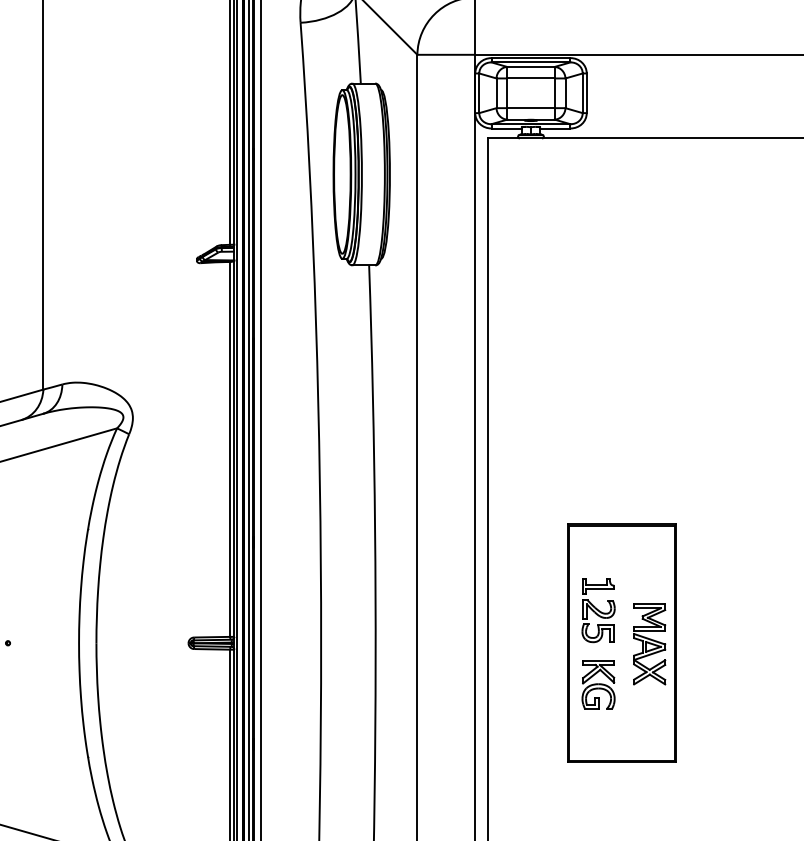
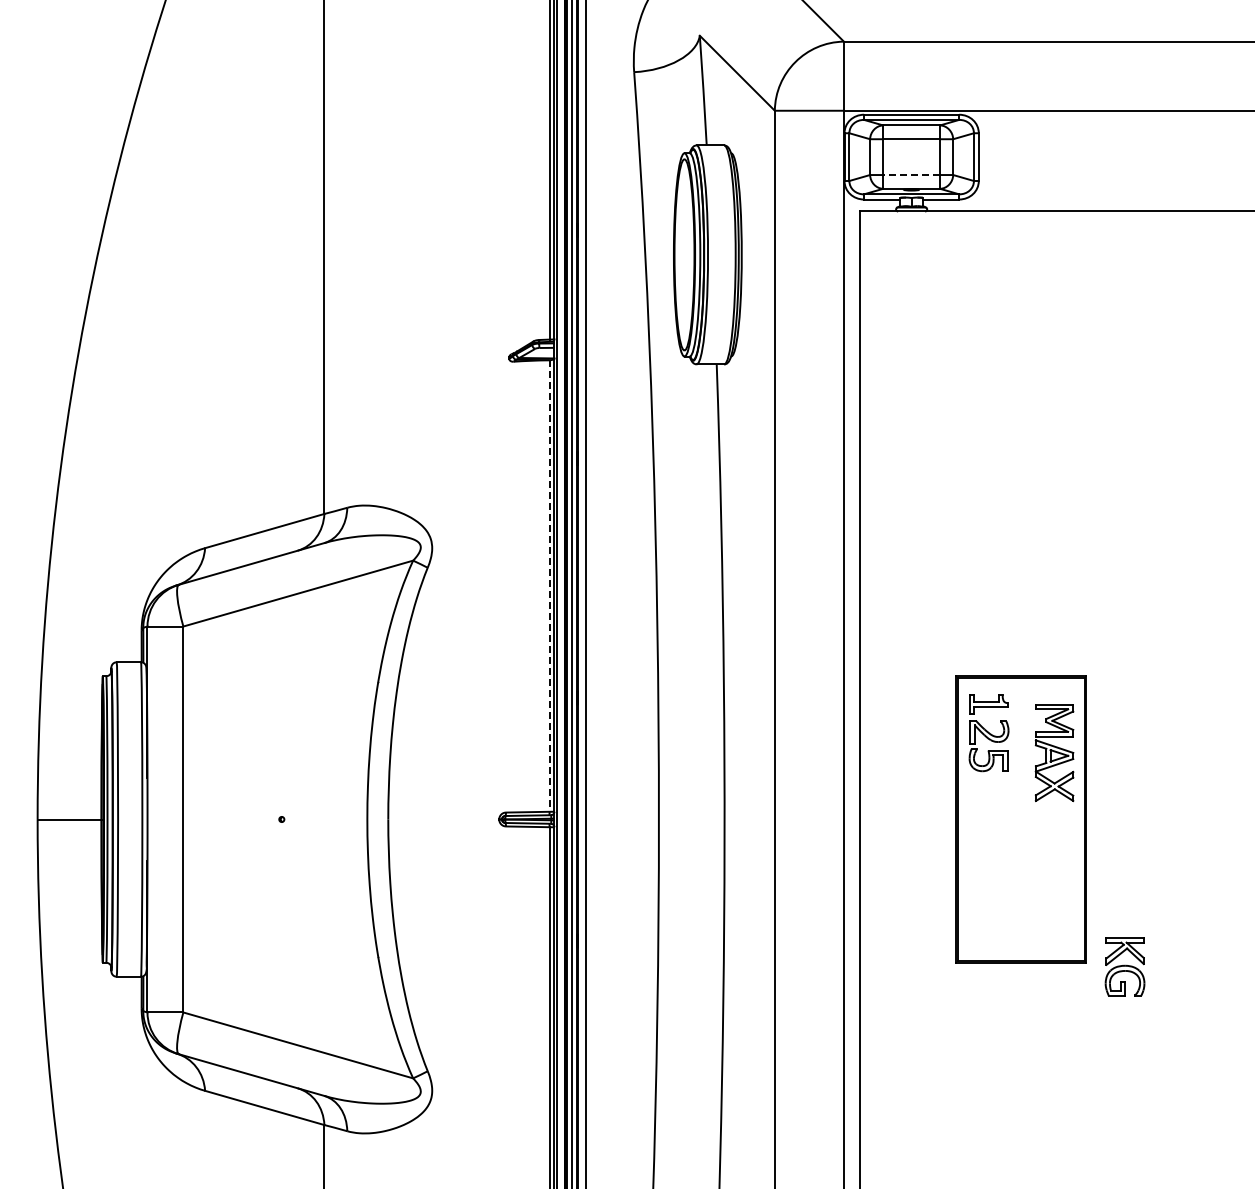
line: (530, 108) -> (911, 175), solid -> dashed
line: (230, 449) -> (549, 586), solid -> dashed
part: (598, 610) -> (988, 733), moved
part: (649, 644) -> (1054, 752), moved
part: (598, 684) -> (1124, 966), moved

